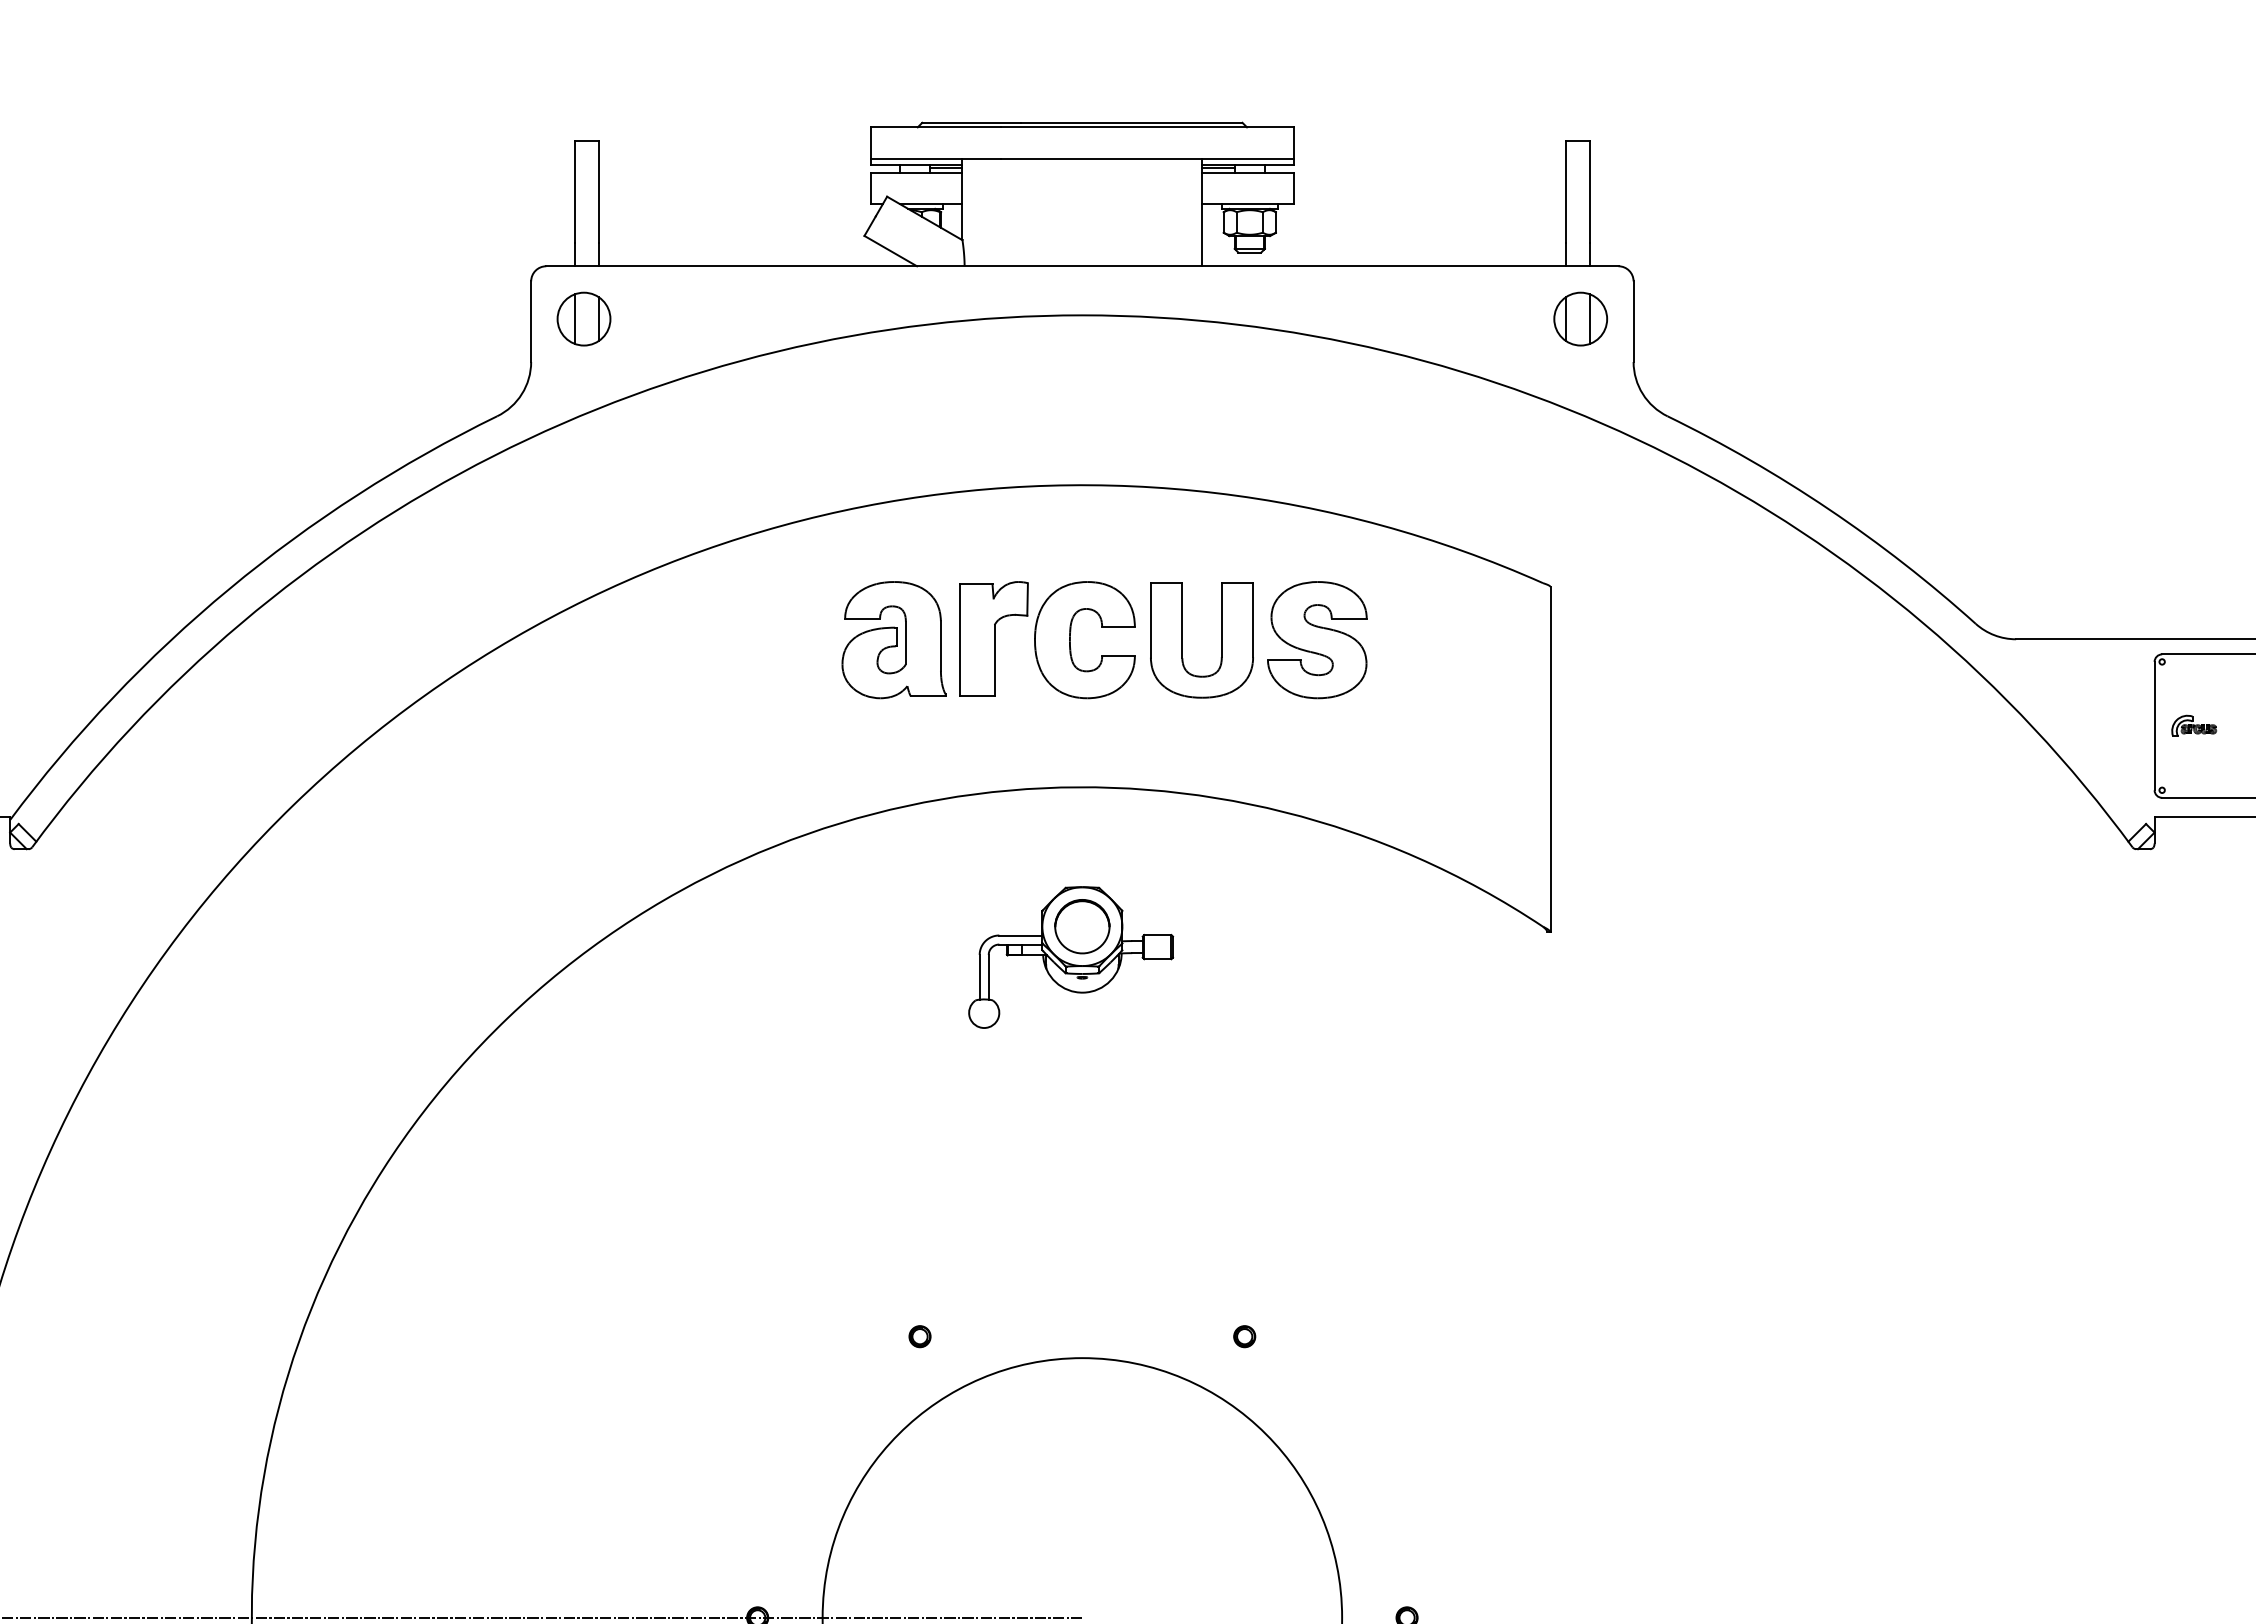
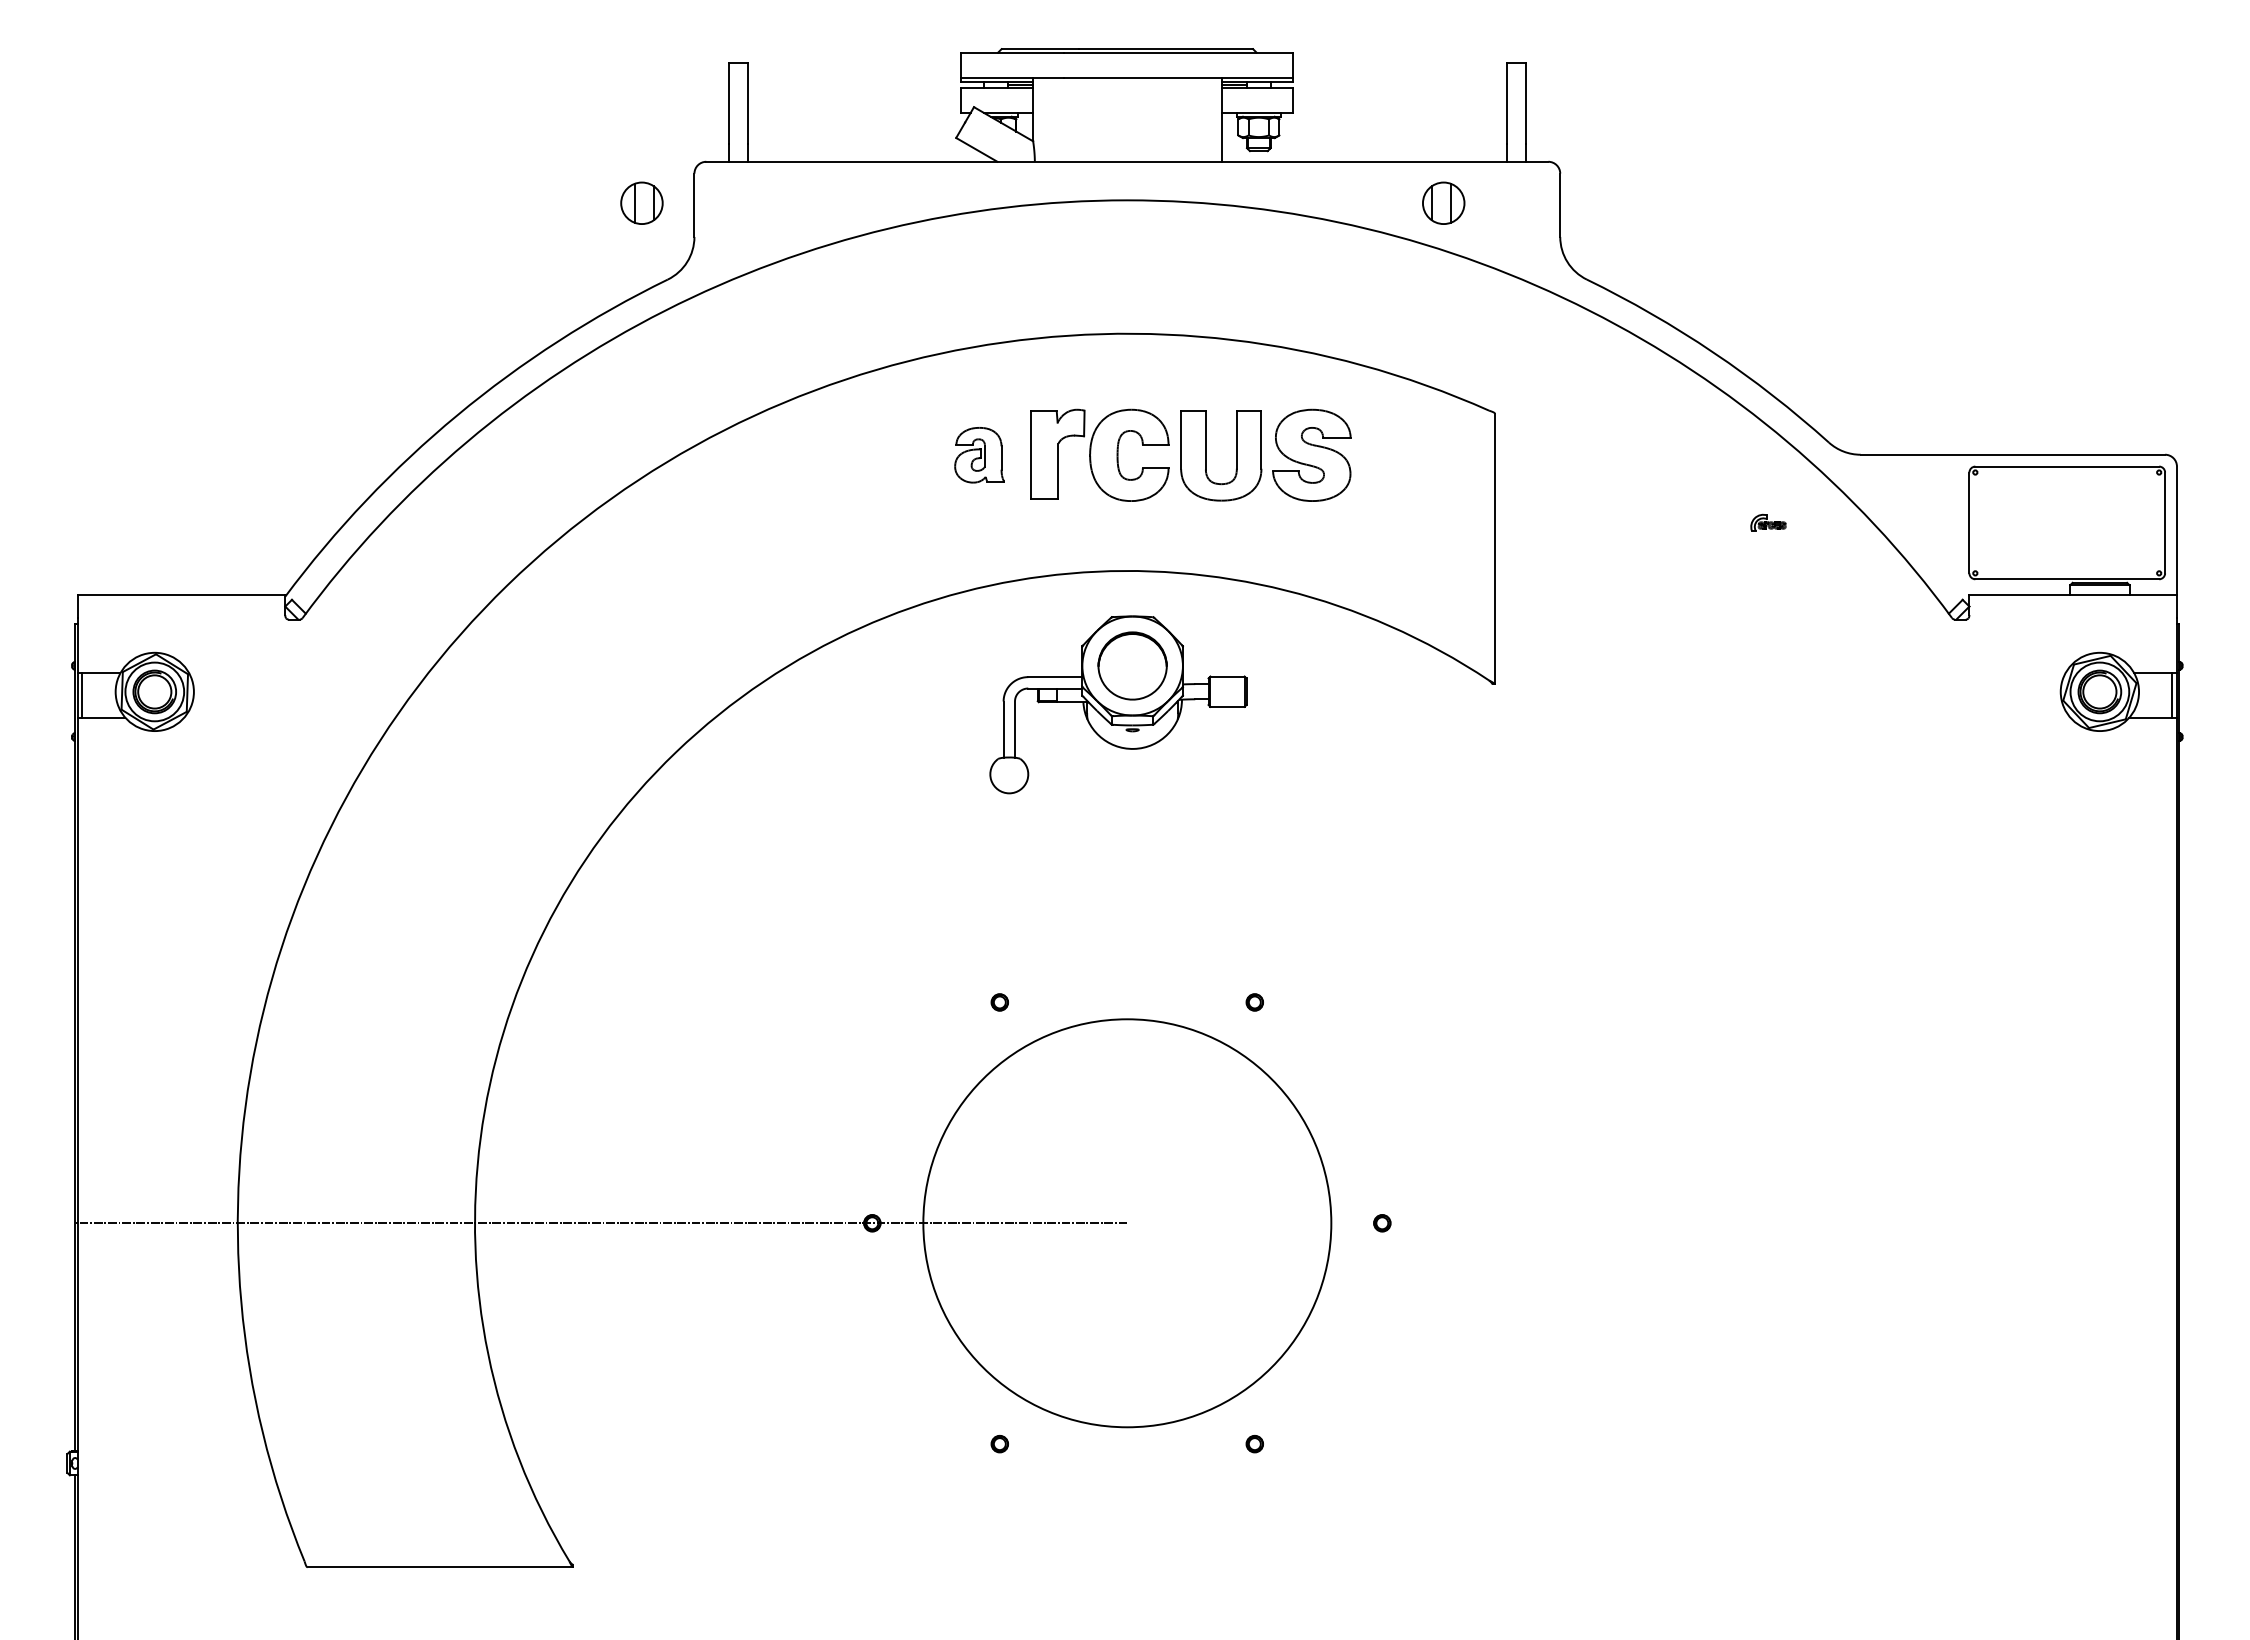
part: (583, 318) -> (641, 202), moved
part: (1580, 318) -> (1443, 202), moved
part: (894, 638) -> (979, 454), size x0.6
part: (2194, 725) -> (1768, 522), moved
part: (1071, 957) -> (1118, 704), size x1.6

